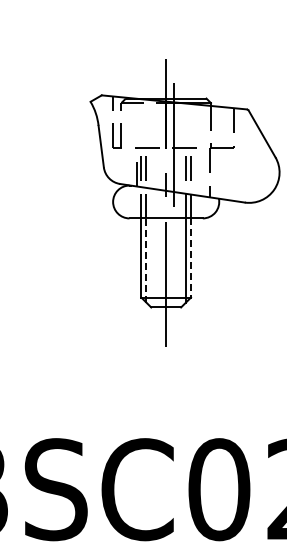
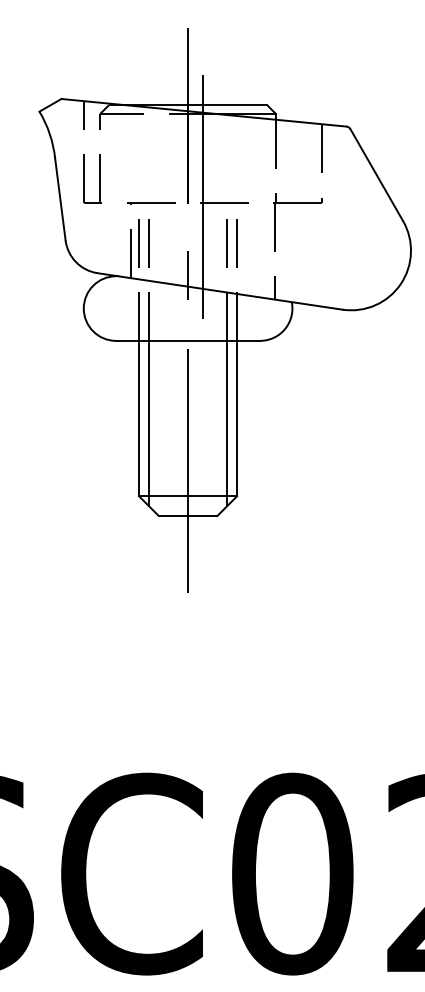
line: (191, 257) -> (237, 417), dashed -> solid
line: (146, 259) -> (149, 421), dashed -> solid

